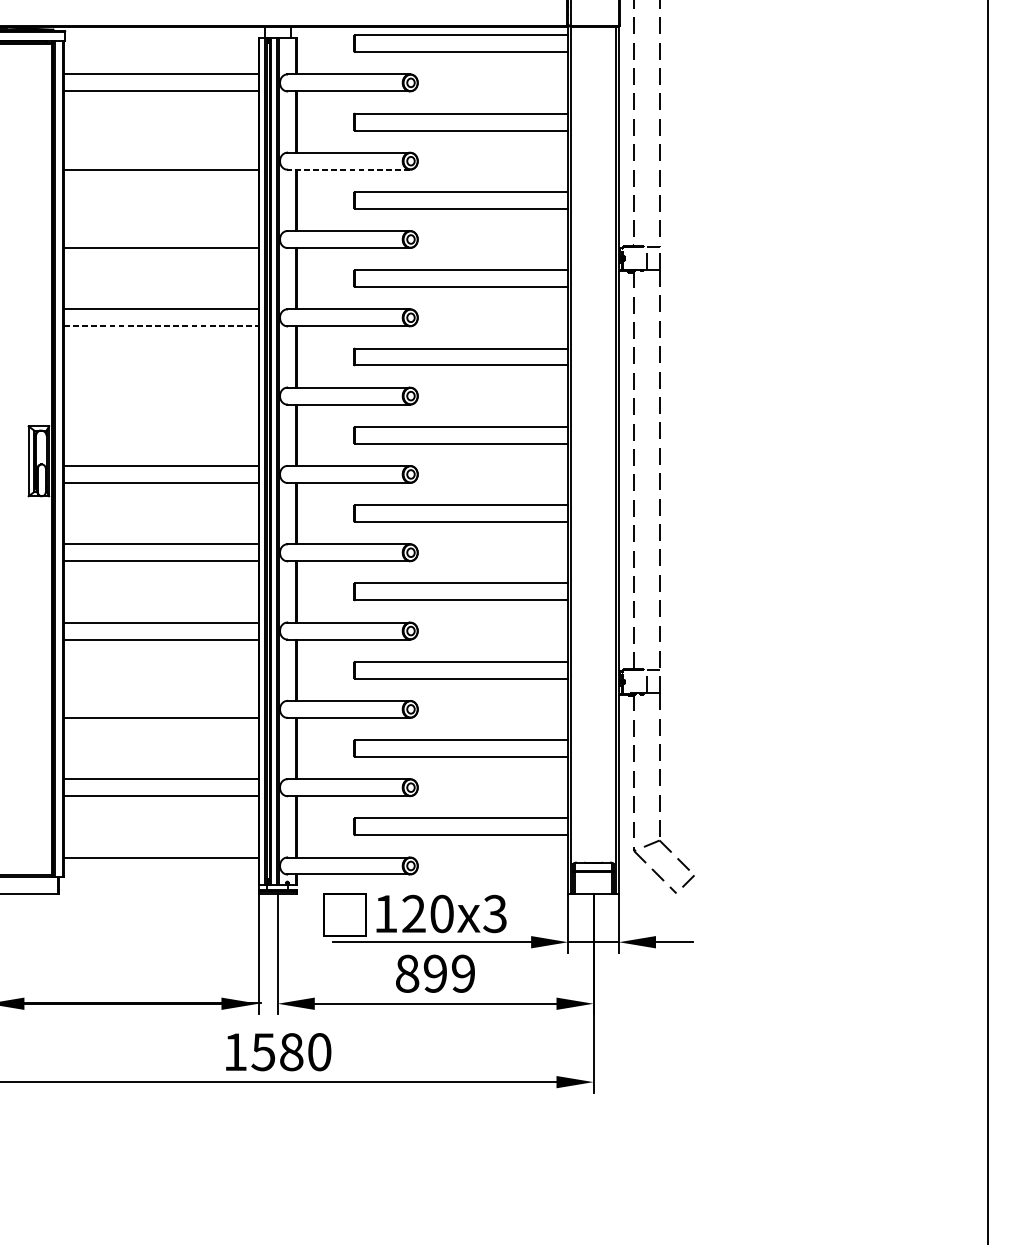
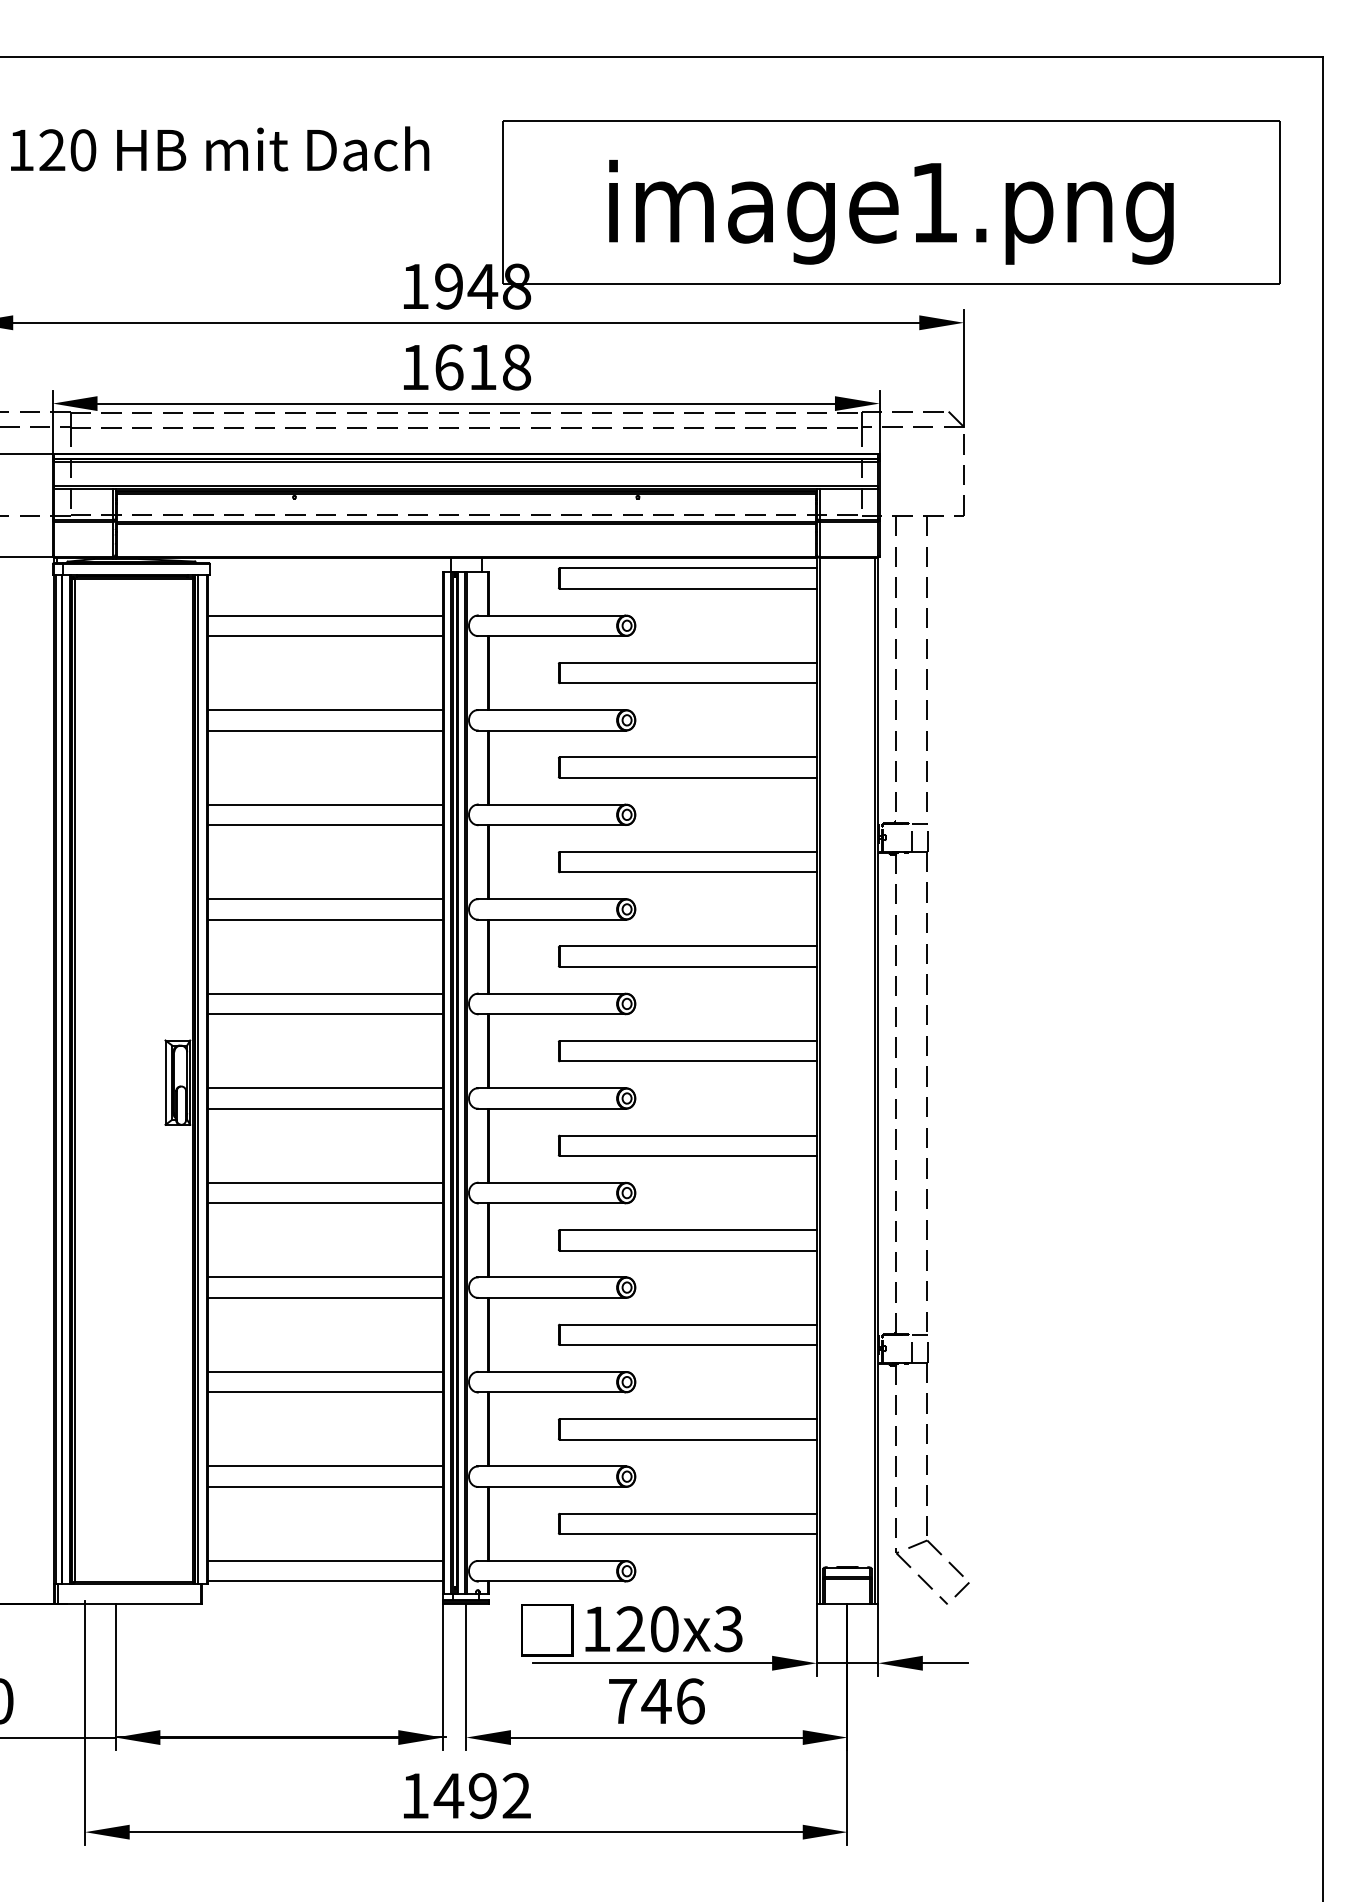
line: (161, 153) -> (325, 710), added
line: (347, 169) -> (550, 730), dashed -> solid
line: (161, 230) -> (325, 804), added
line: (162, 326) -> (326, 919), dashed -> solid
line: (161, 387) -> (325, 993), added
line: (161, 404) -> (325, 1014), added
line: (161, 700) -> (325, 1371), added
line: (161, 874) -> (325, 1581), added
text: (435, 973) -> (656, 1701), 899 -> 746
text: (290, 1051) -> (481, 1795), 1580 -> 1492

